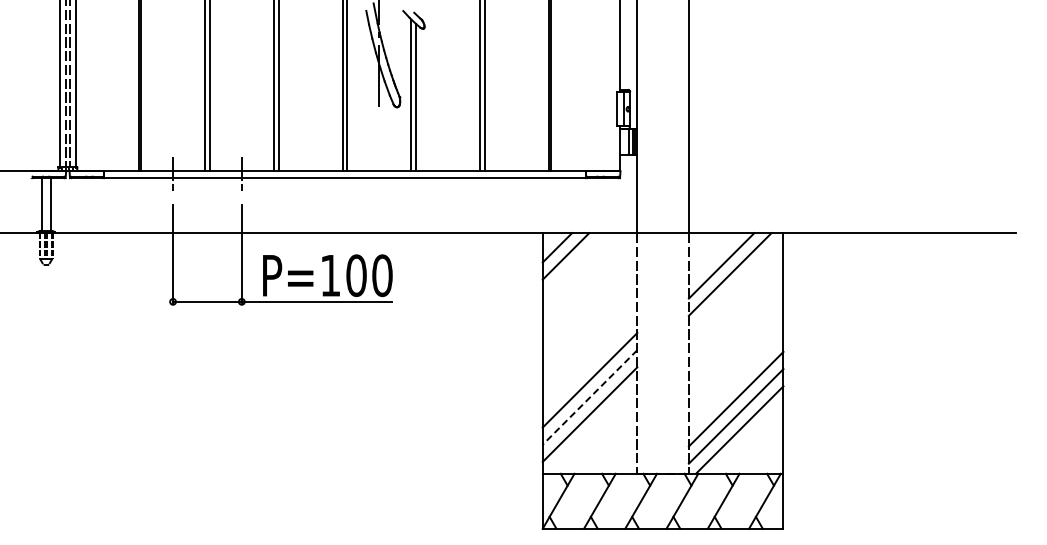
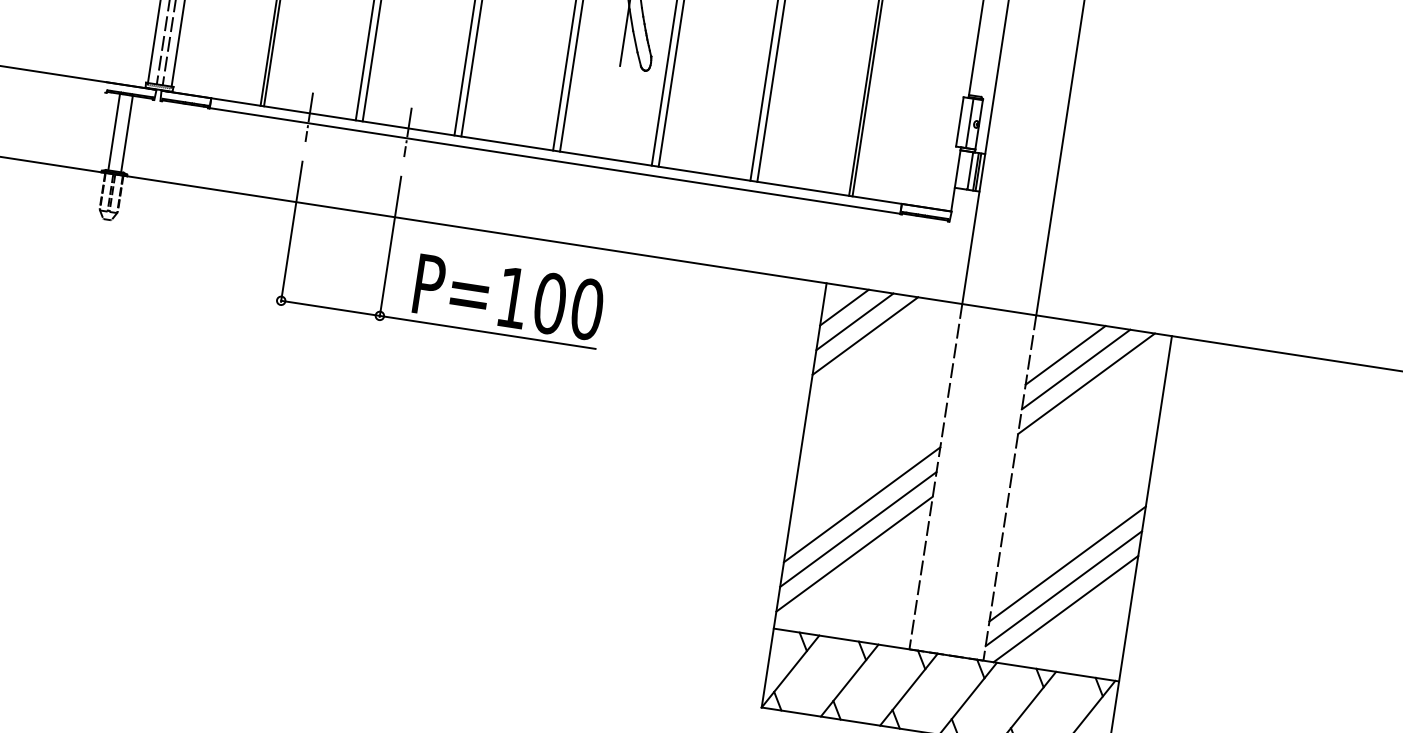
line: (712, 257) -> (1064, 355), added
line: (574, 264) -> (865, 335), added
line: (590, 397) -> (859, 529), dashed -> solid

